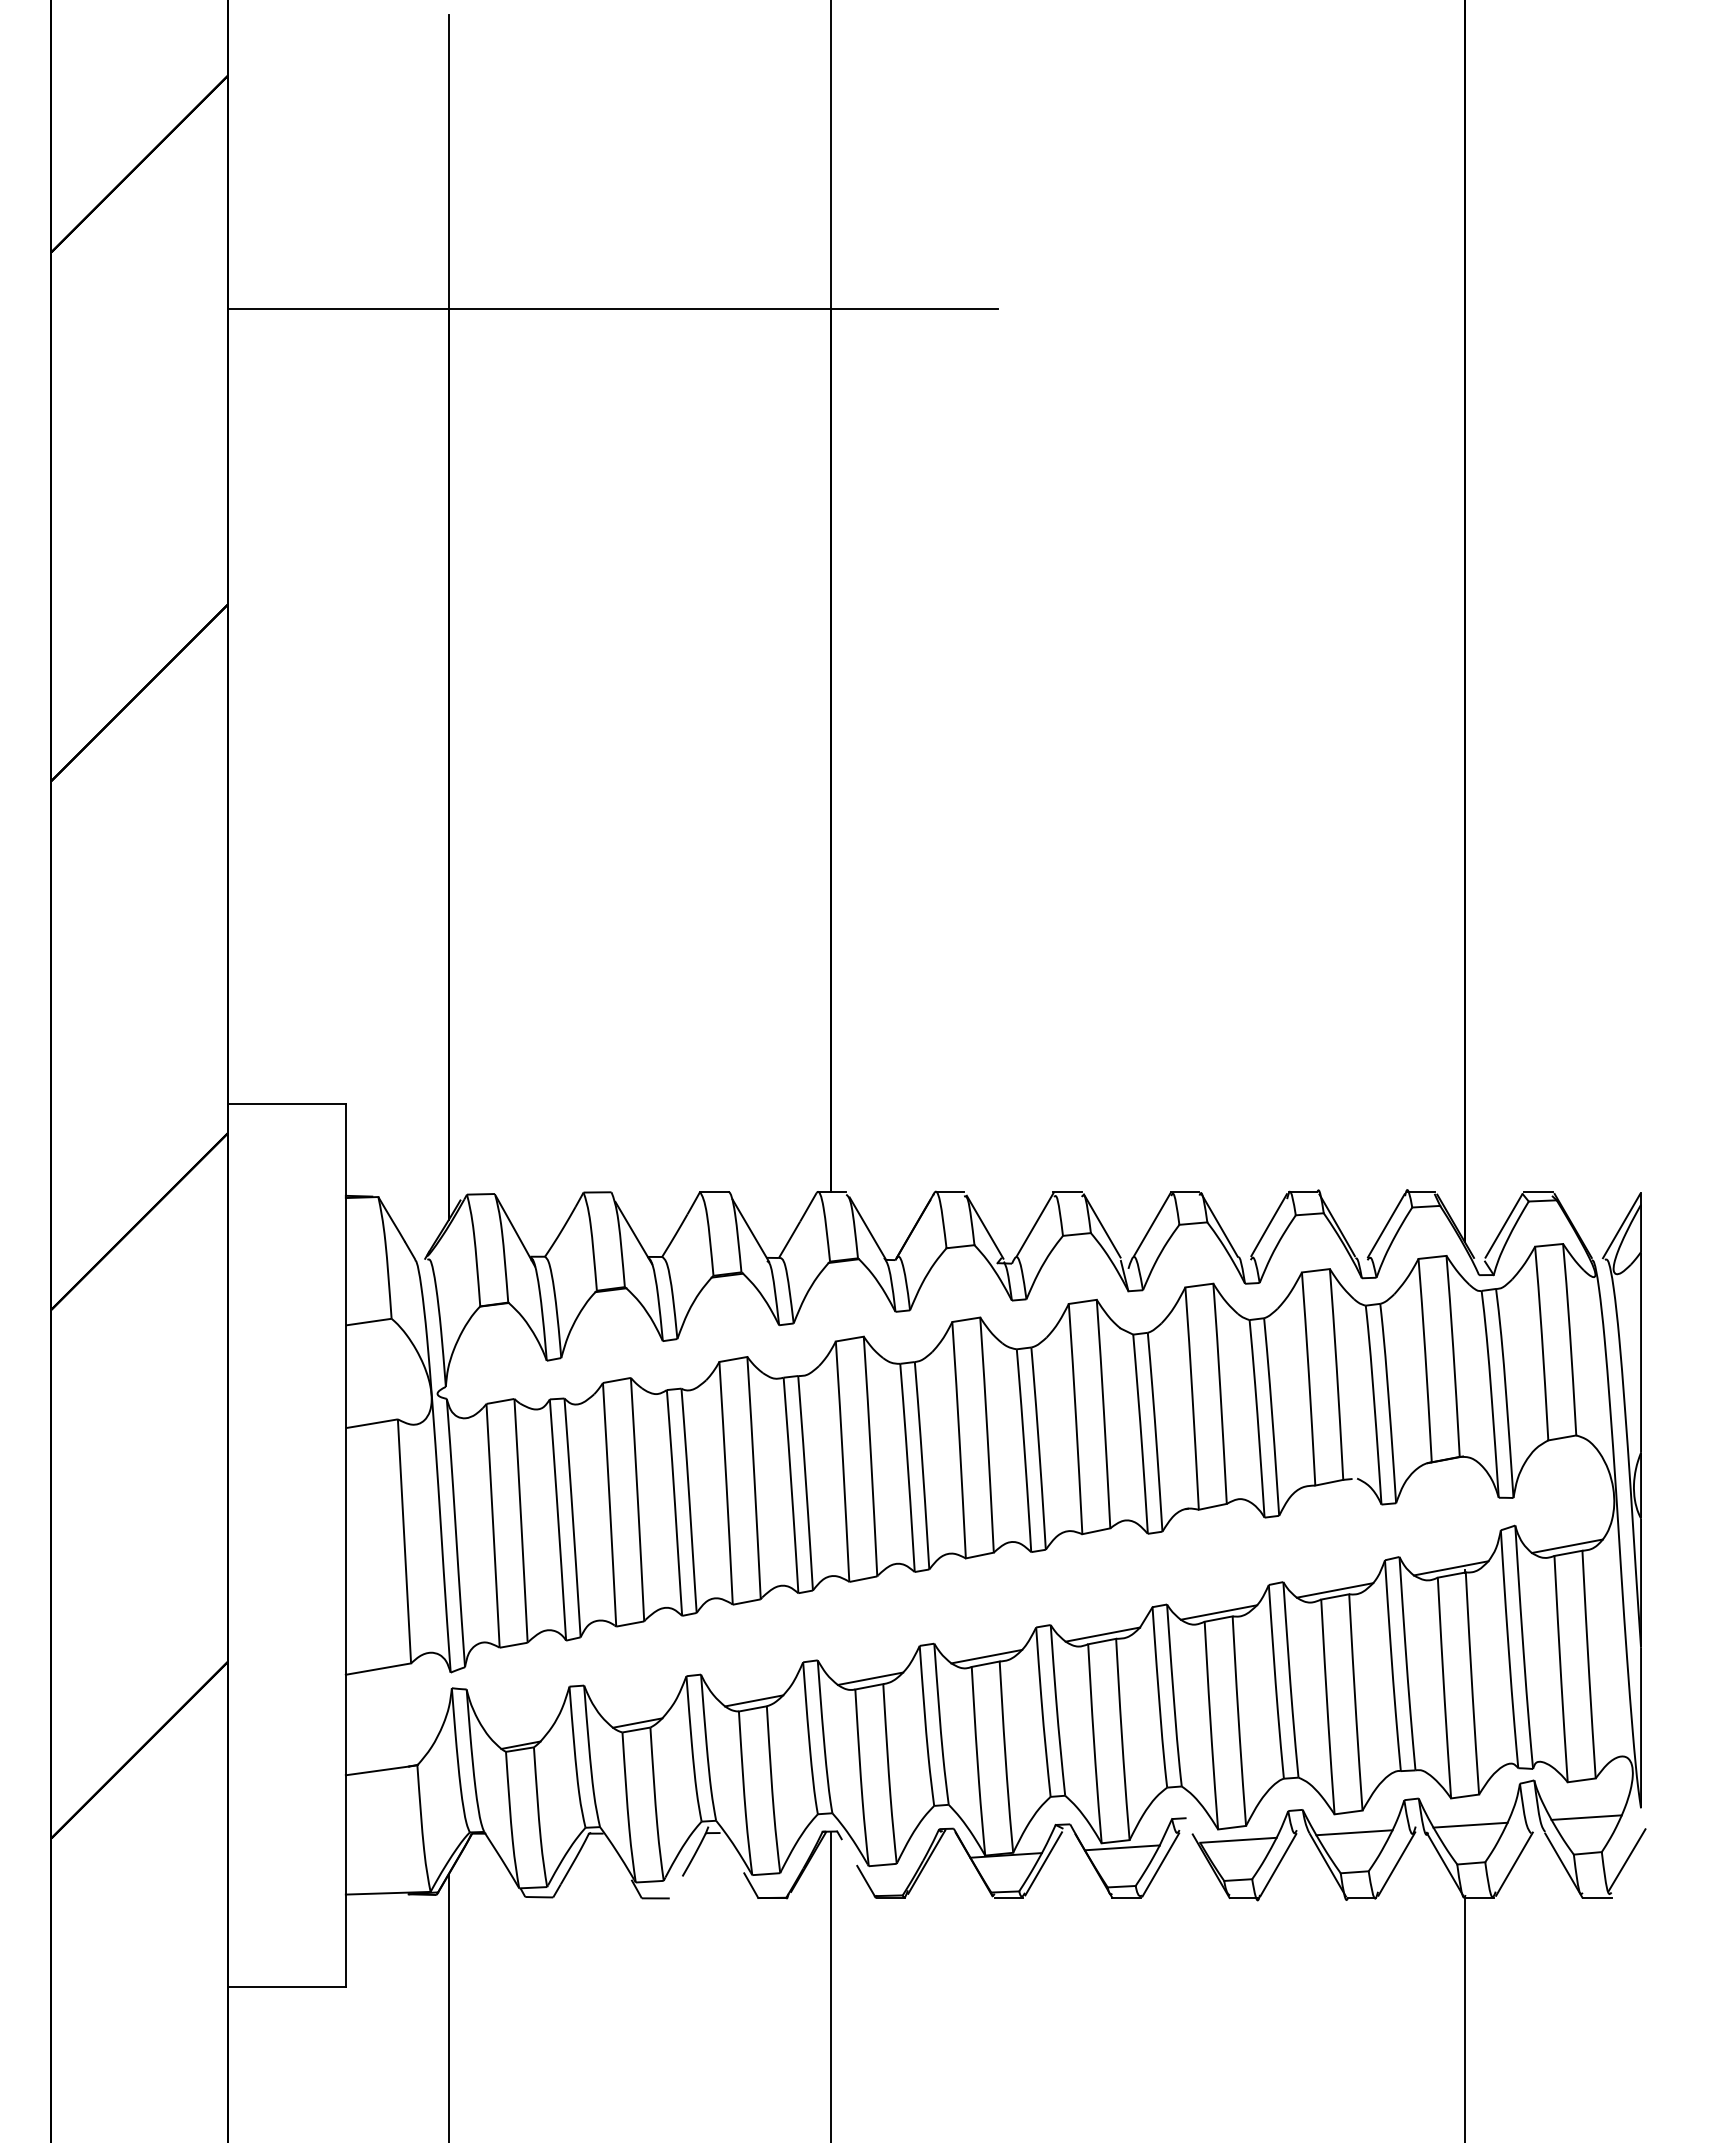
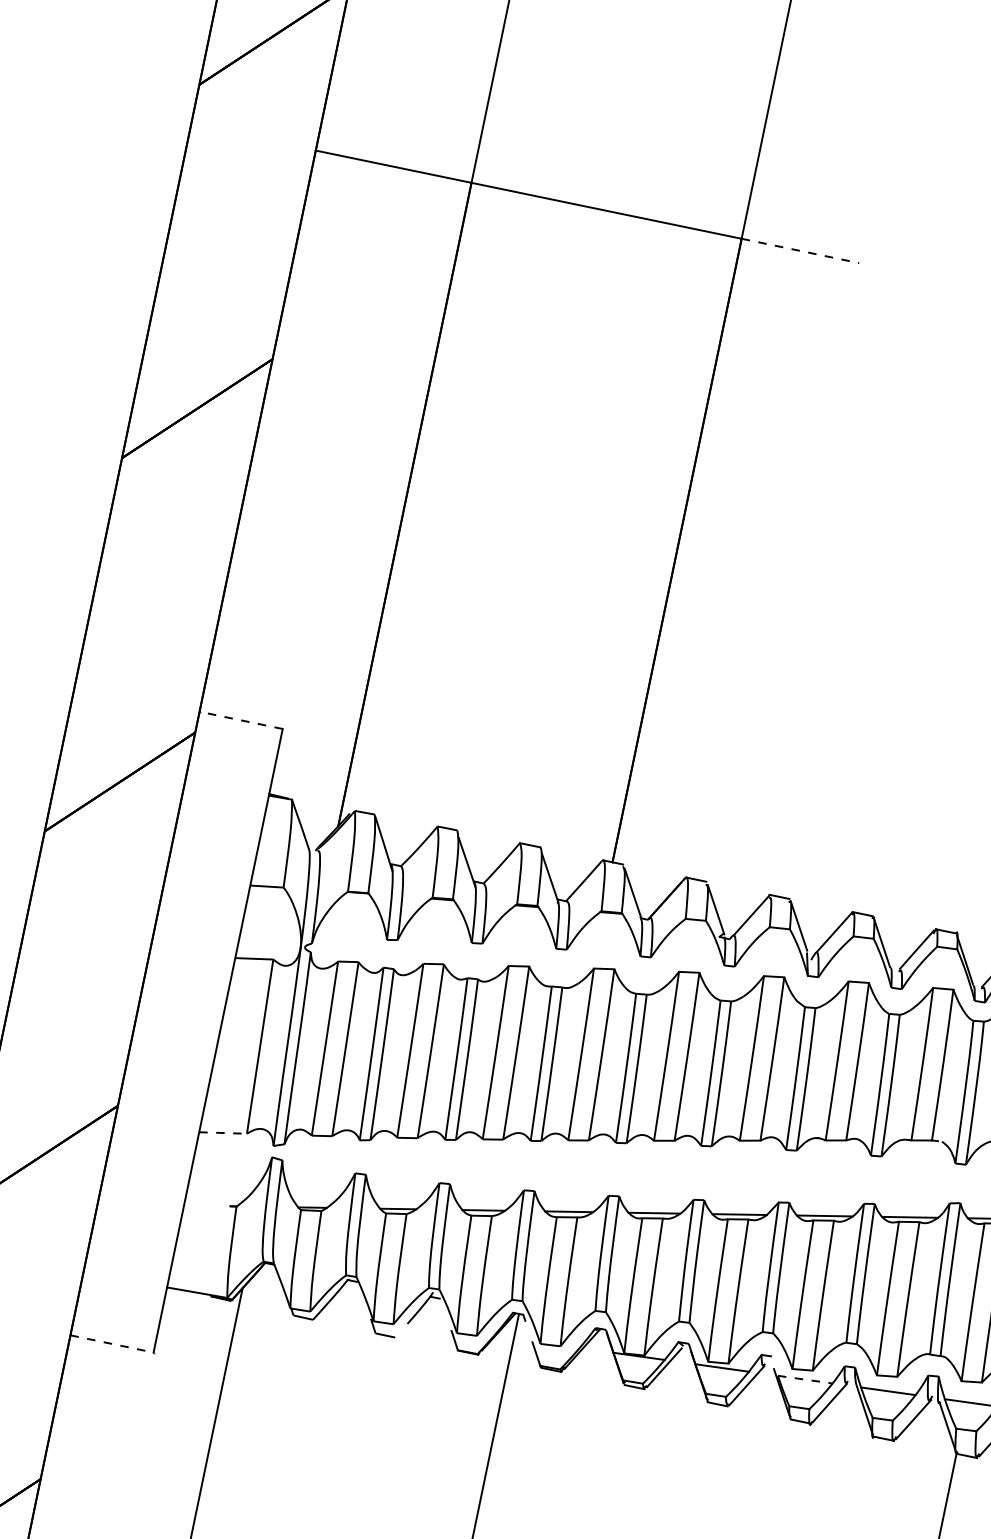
line: (914, 308) -> (800, 250), solid -> dashed
line: (286, 1103) -> (240, 720), solid -> dashed
line: (378, 1669) -> (223, 1133), solid -> dashed
line: (376, 1770) -> (206, 1204), removed
line: (1238, 1840) -> (805, 1379), solid -> dashed
line: (286, 1986) -> (111, 1343), solid -> dashed

